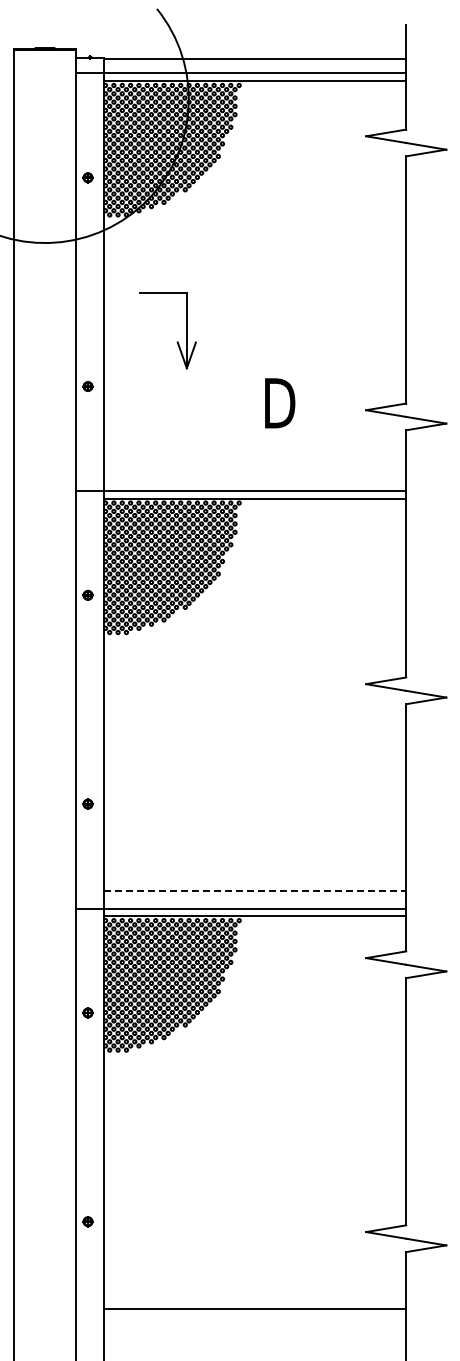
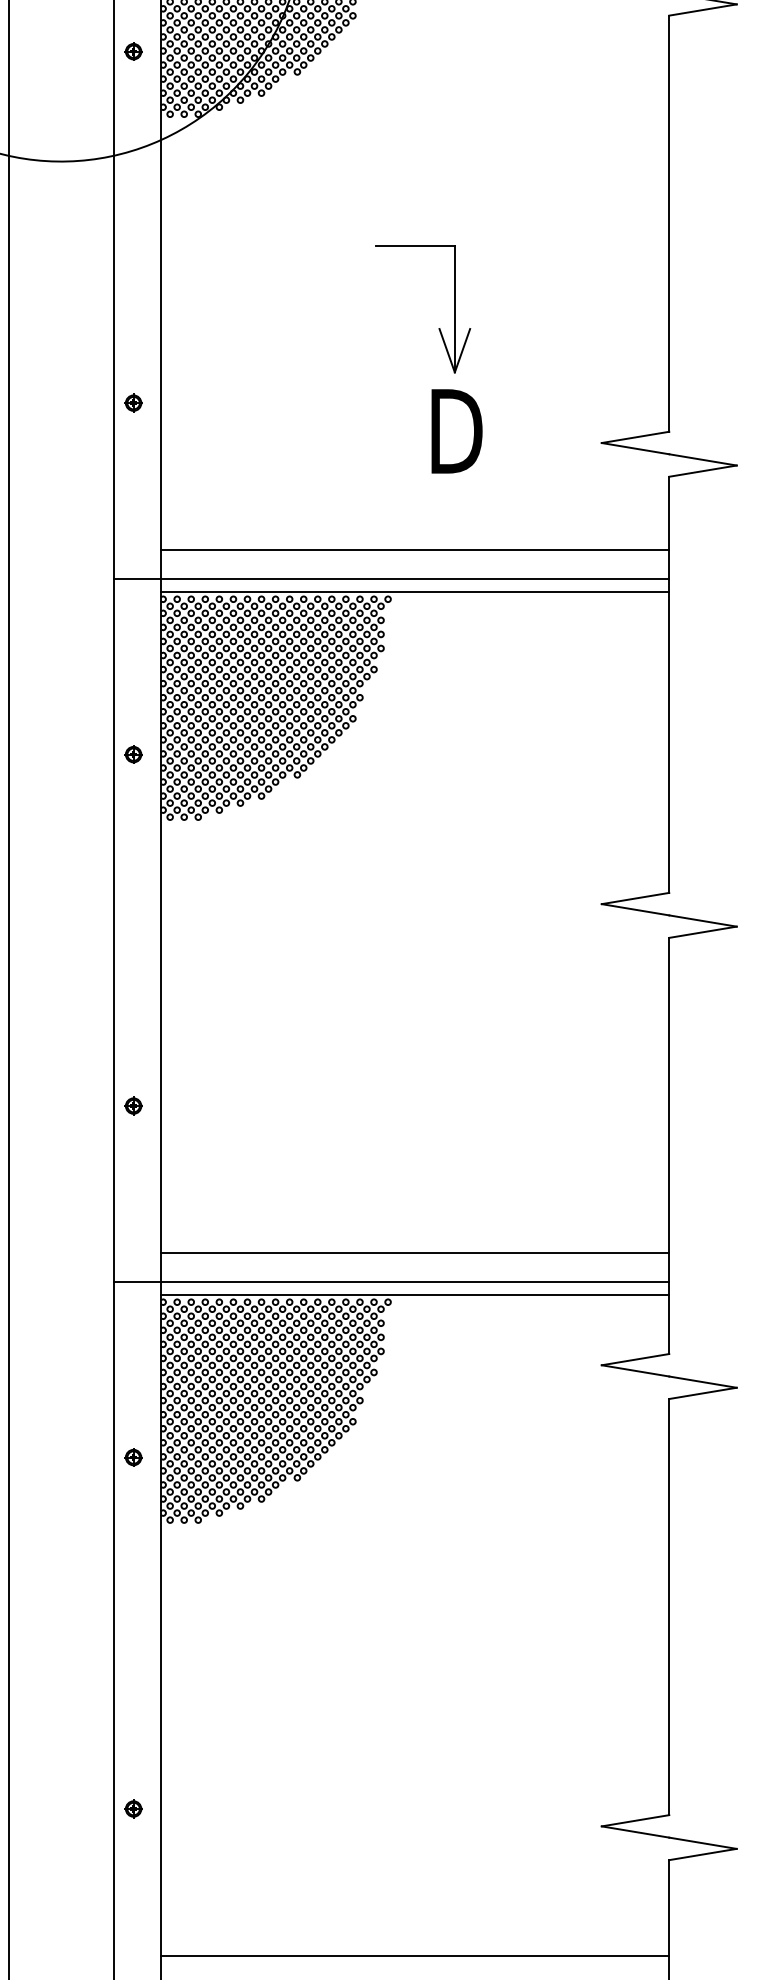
part: (177, 341) -> (439, 327), moved
line: (255, 473) -> (415, 549), added
line: (255, 891) -> (415, 1253), dashed -> solid

